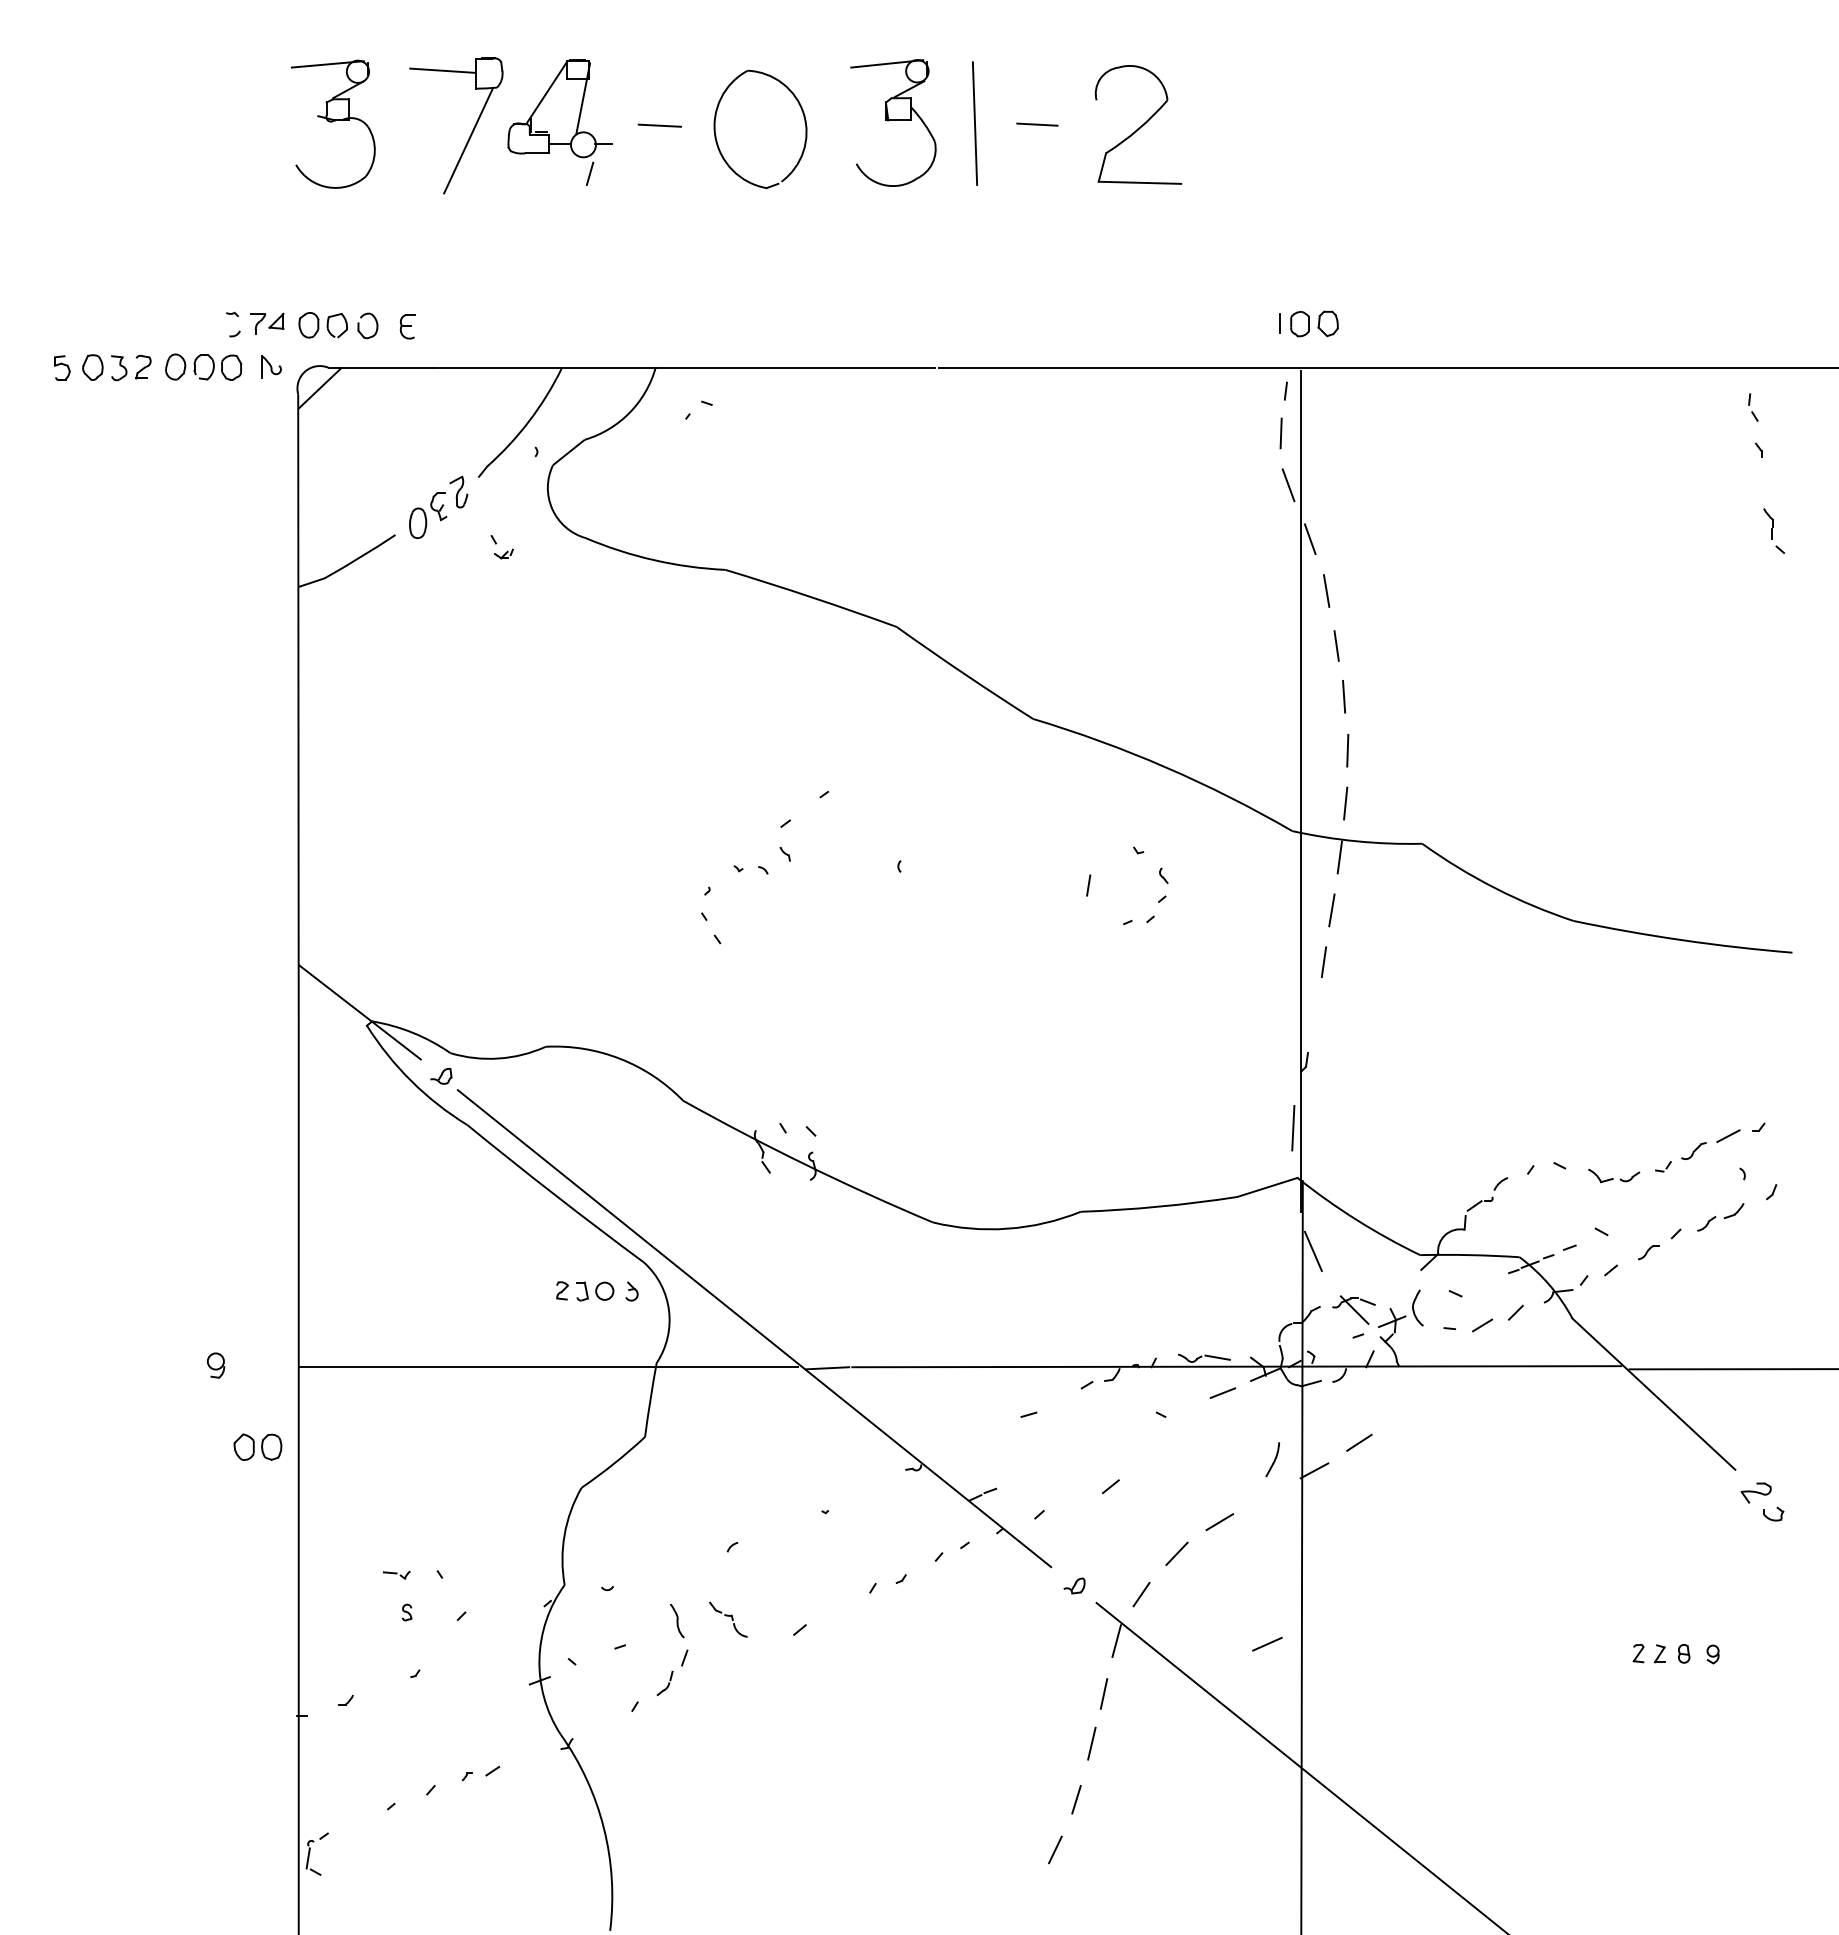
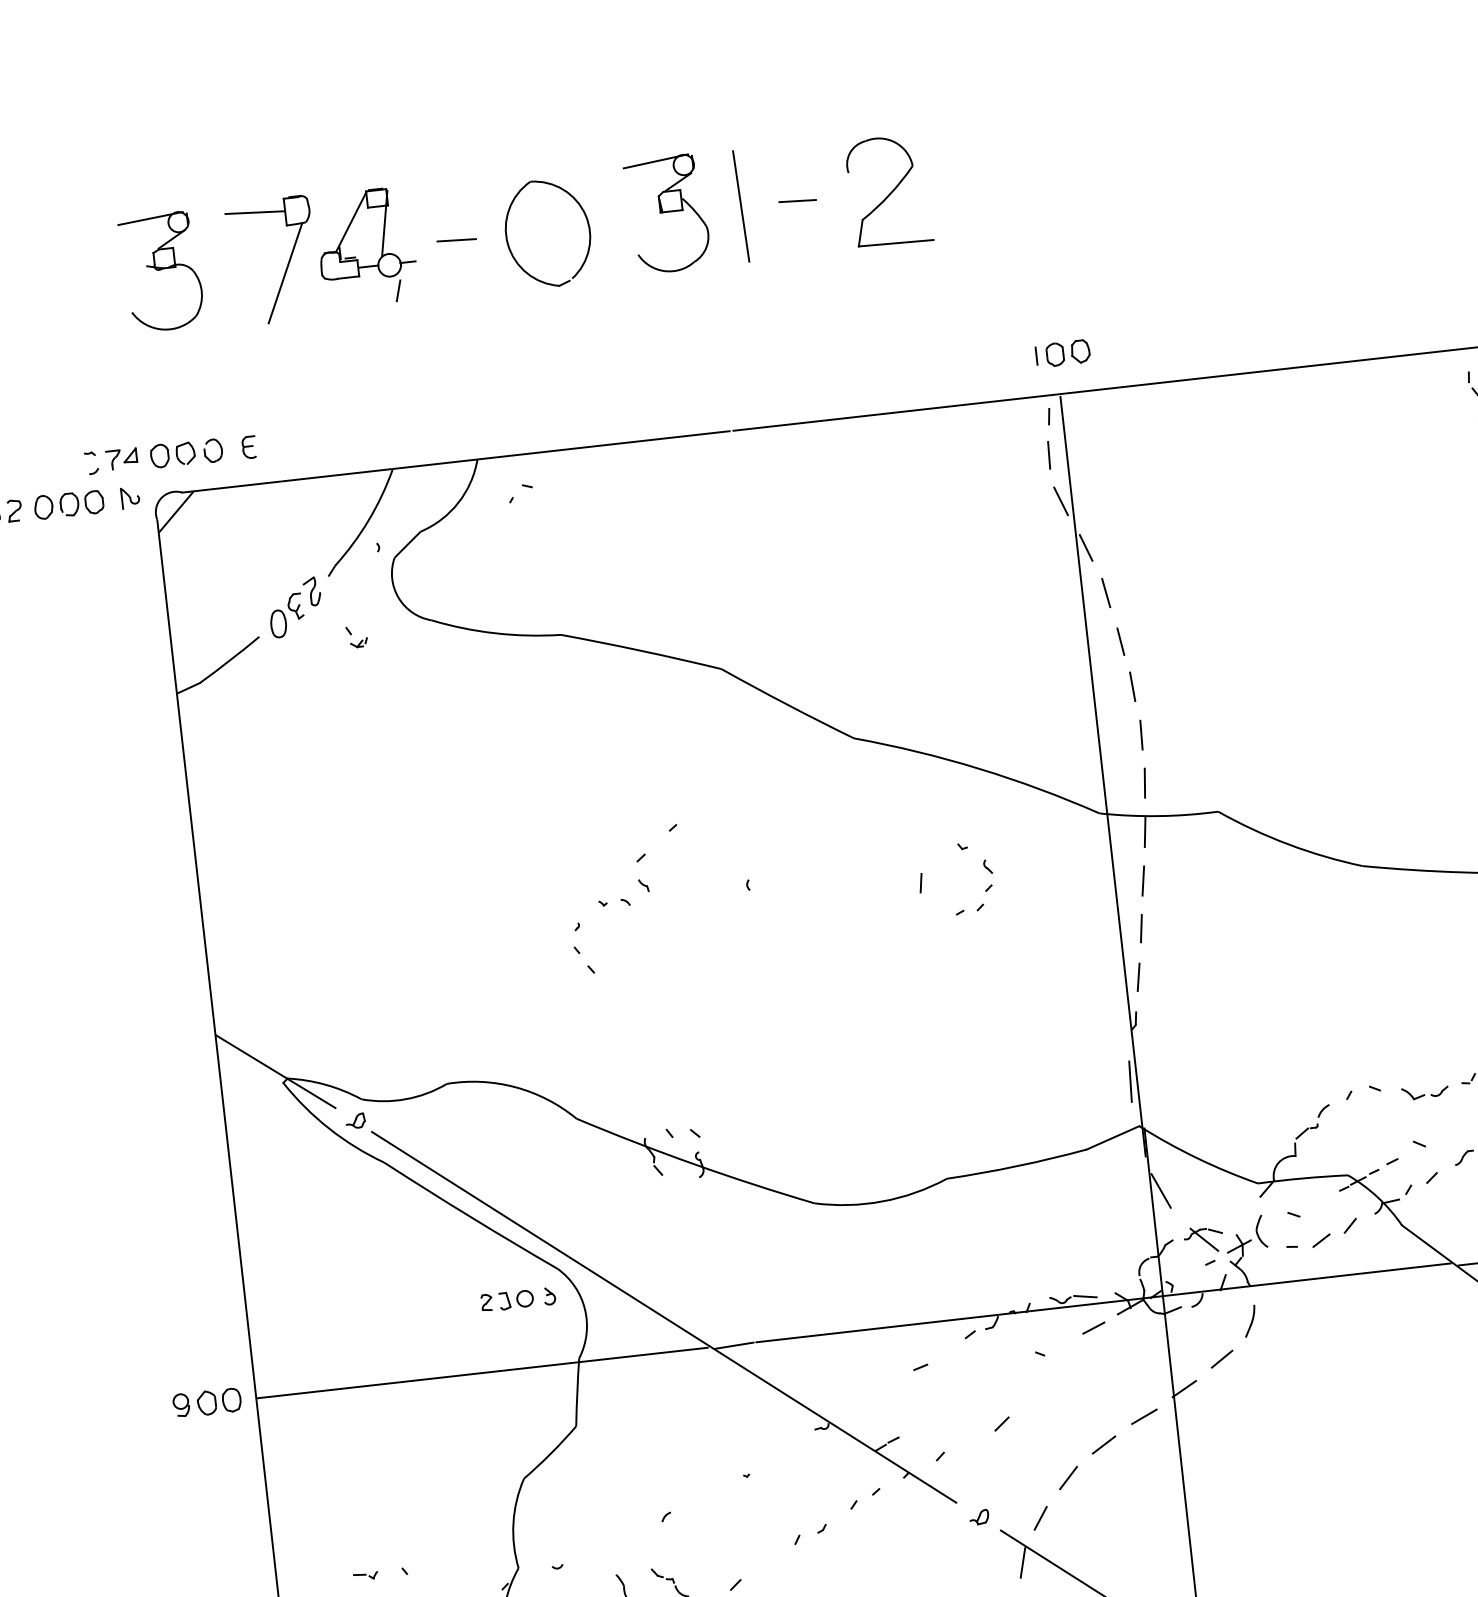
line: (1314, 1014) -> (1138, 976), added
part: (257, 1446) -> (218, 1401), moved
part: (1272, 1459) -> (1249, 1321), moved
line: (1267, 1644) -> (1144, 1417), moved

